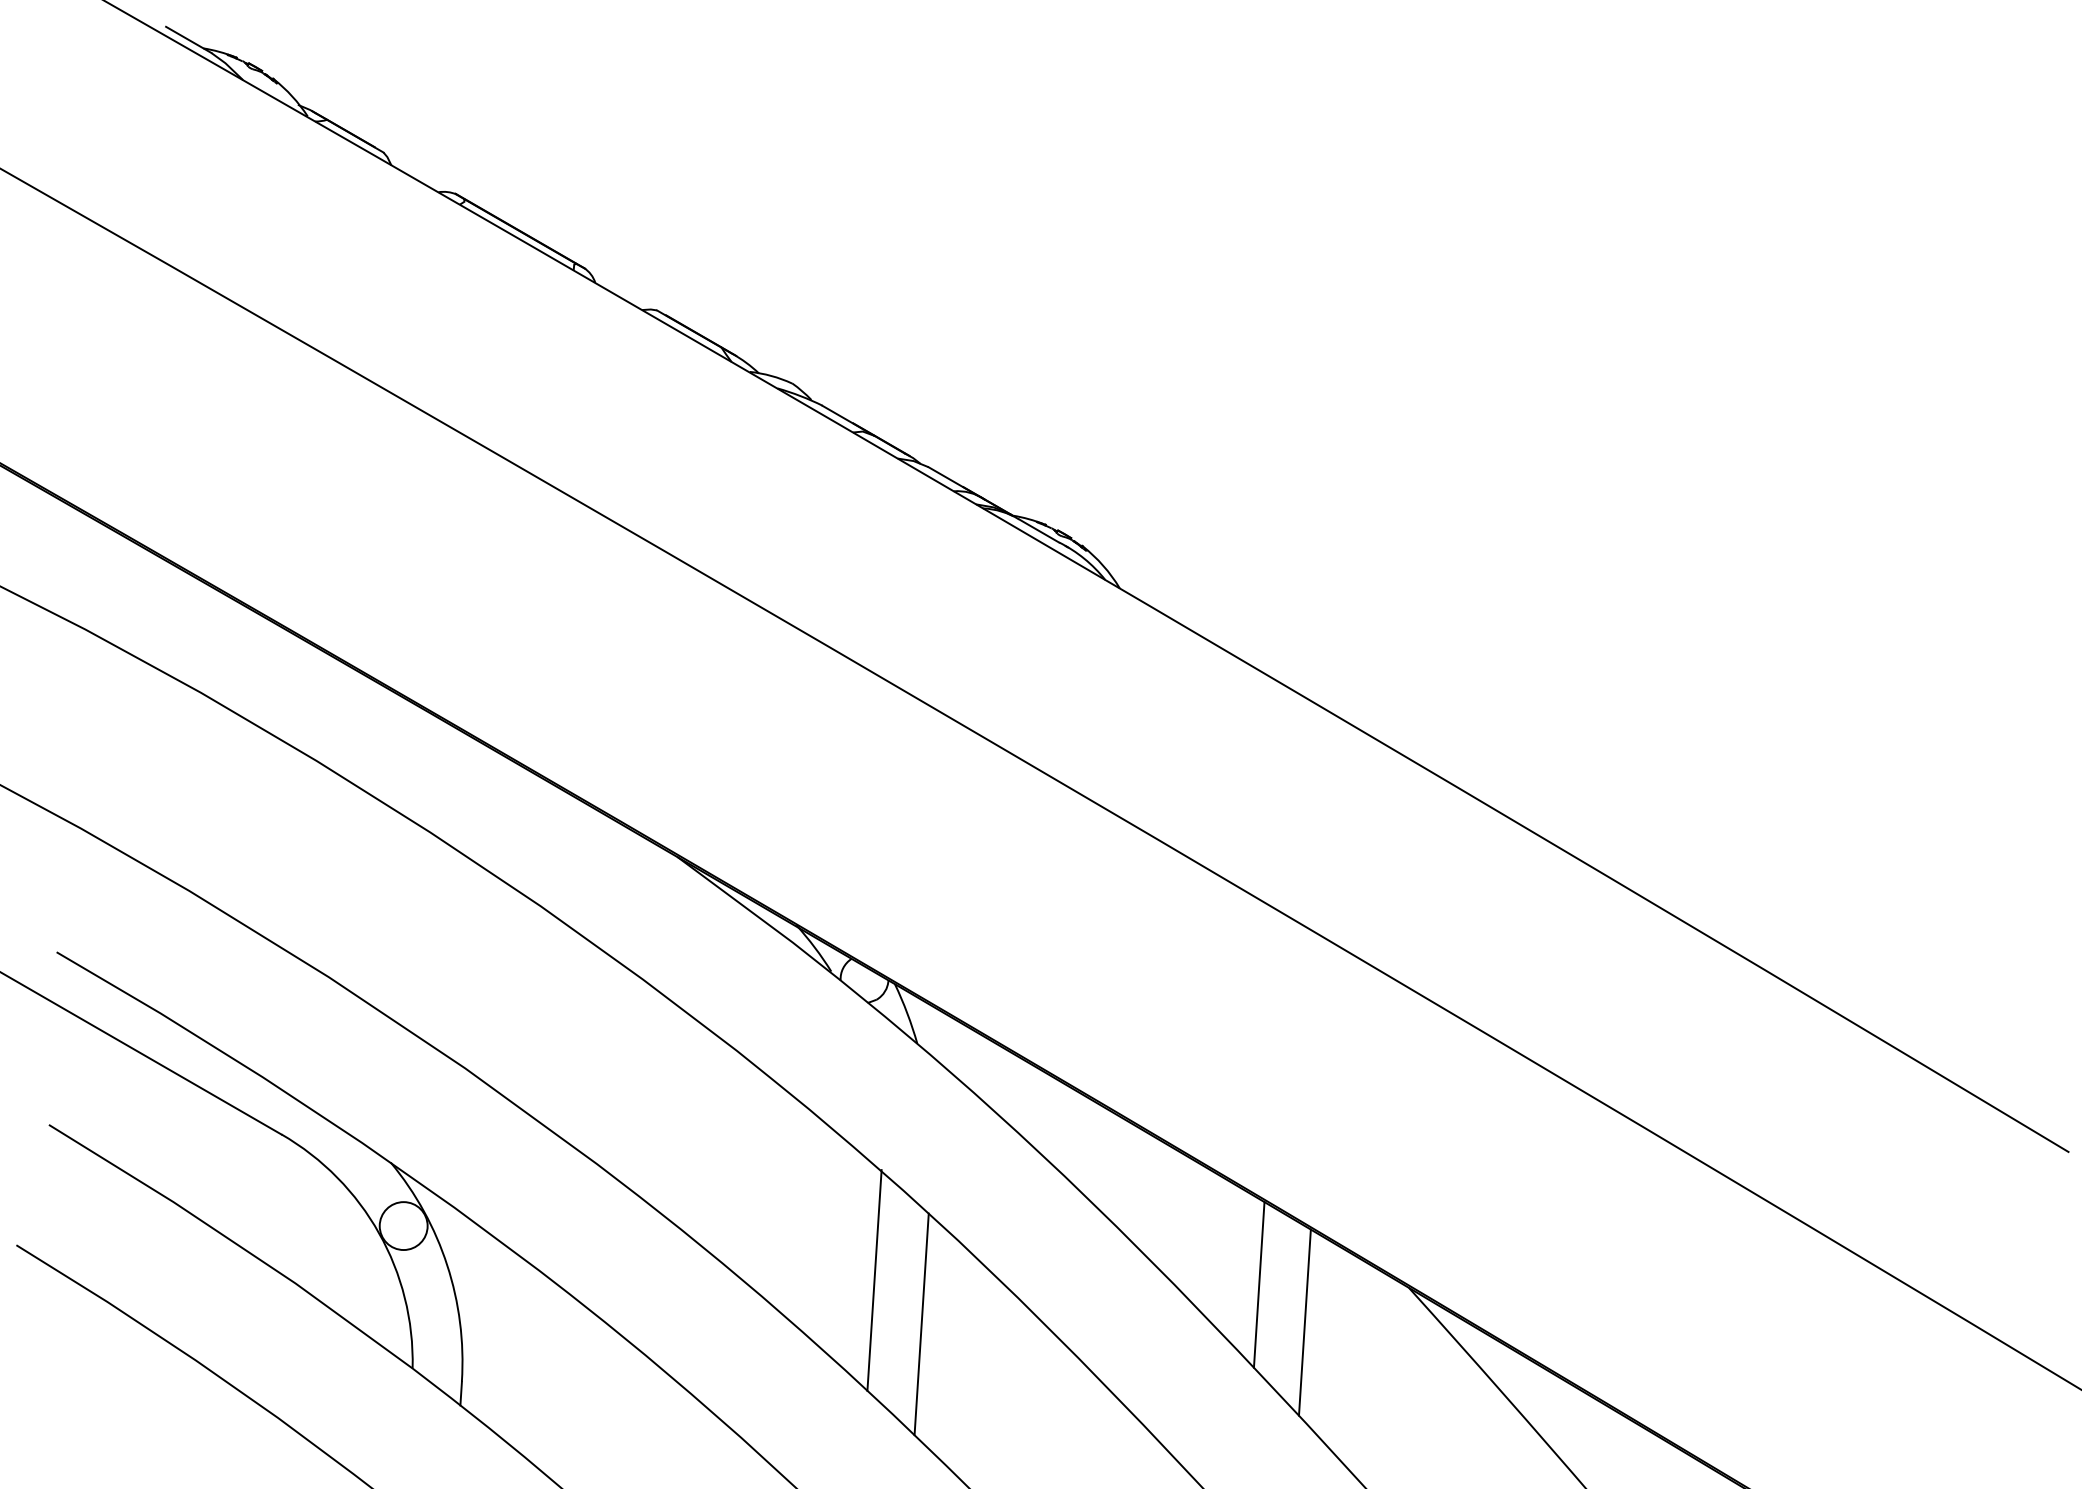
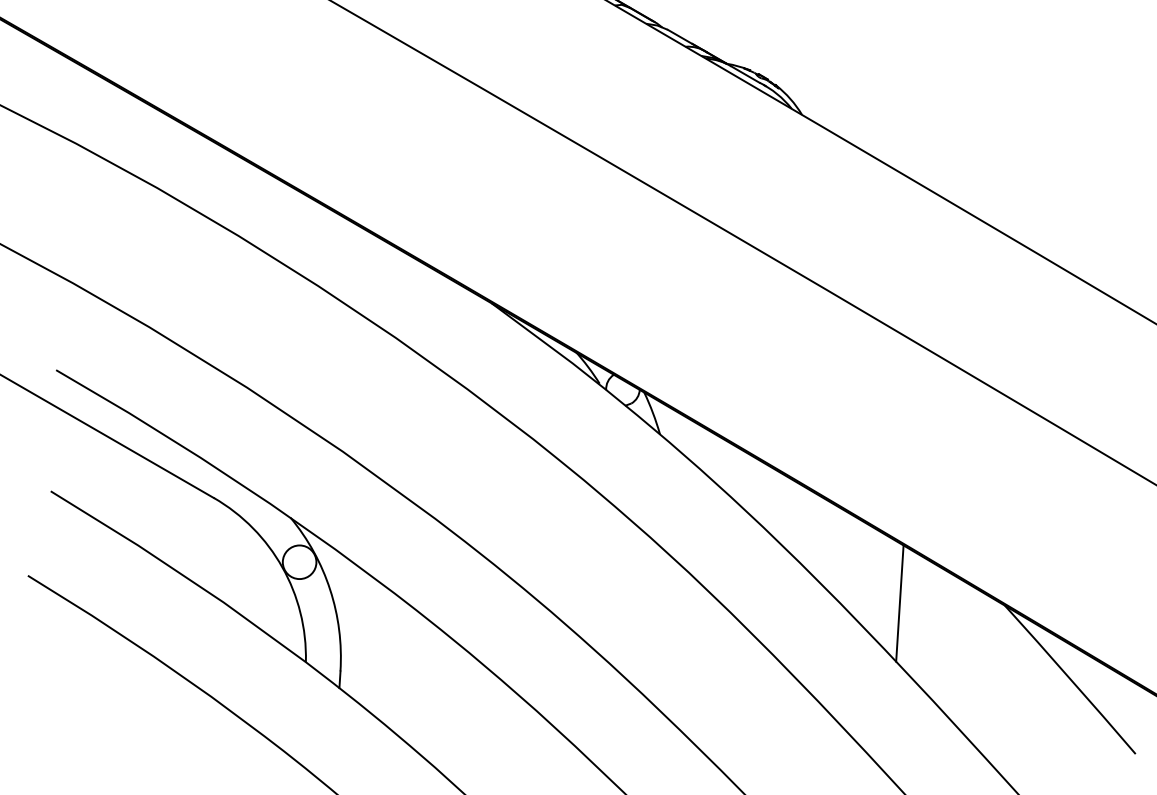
line: (874, 1280) -> (629, 600), removed
line: (1304, 1322) -> (931, 629), removed
line: (921, 1324) -> (662, 631), removed

